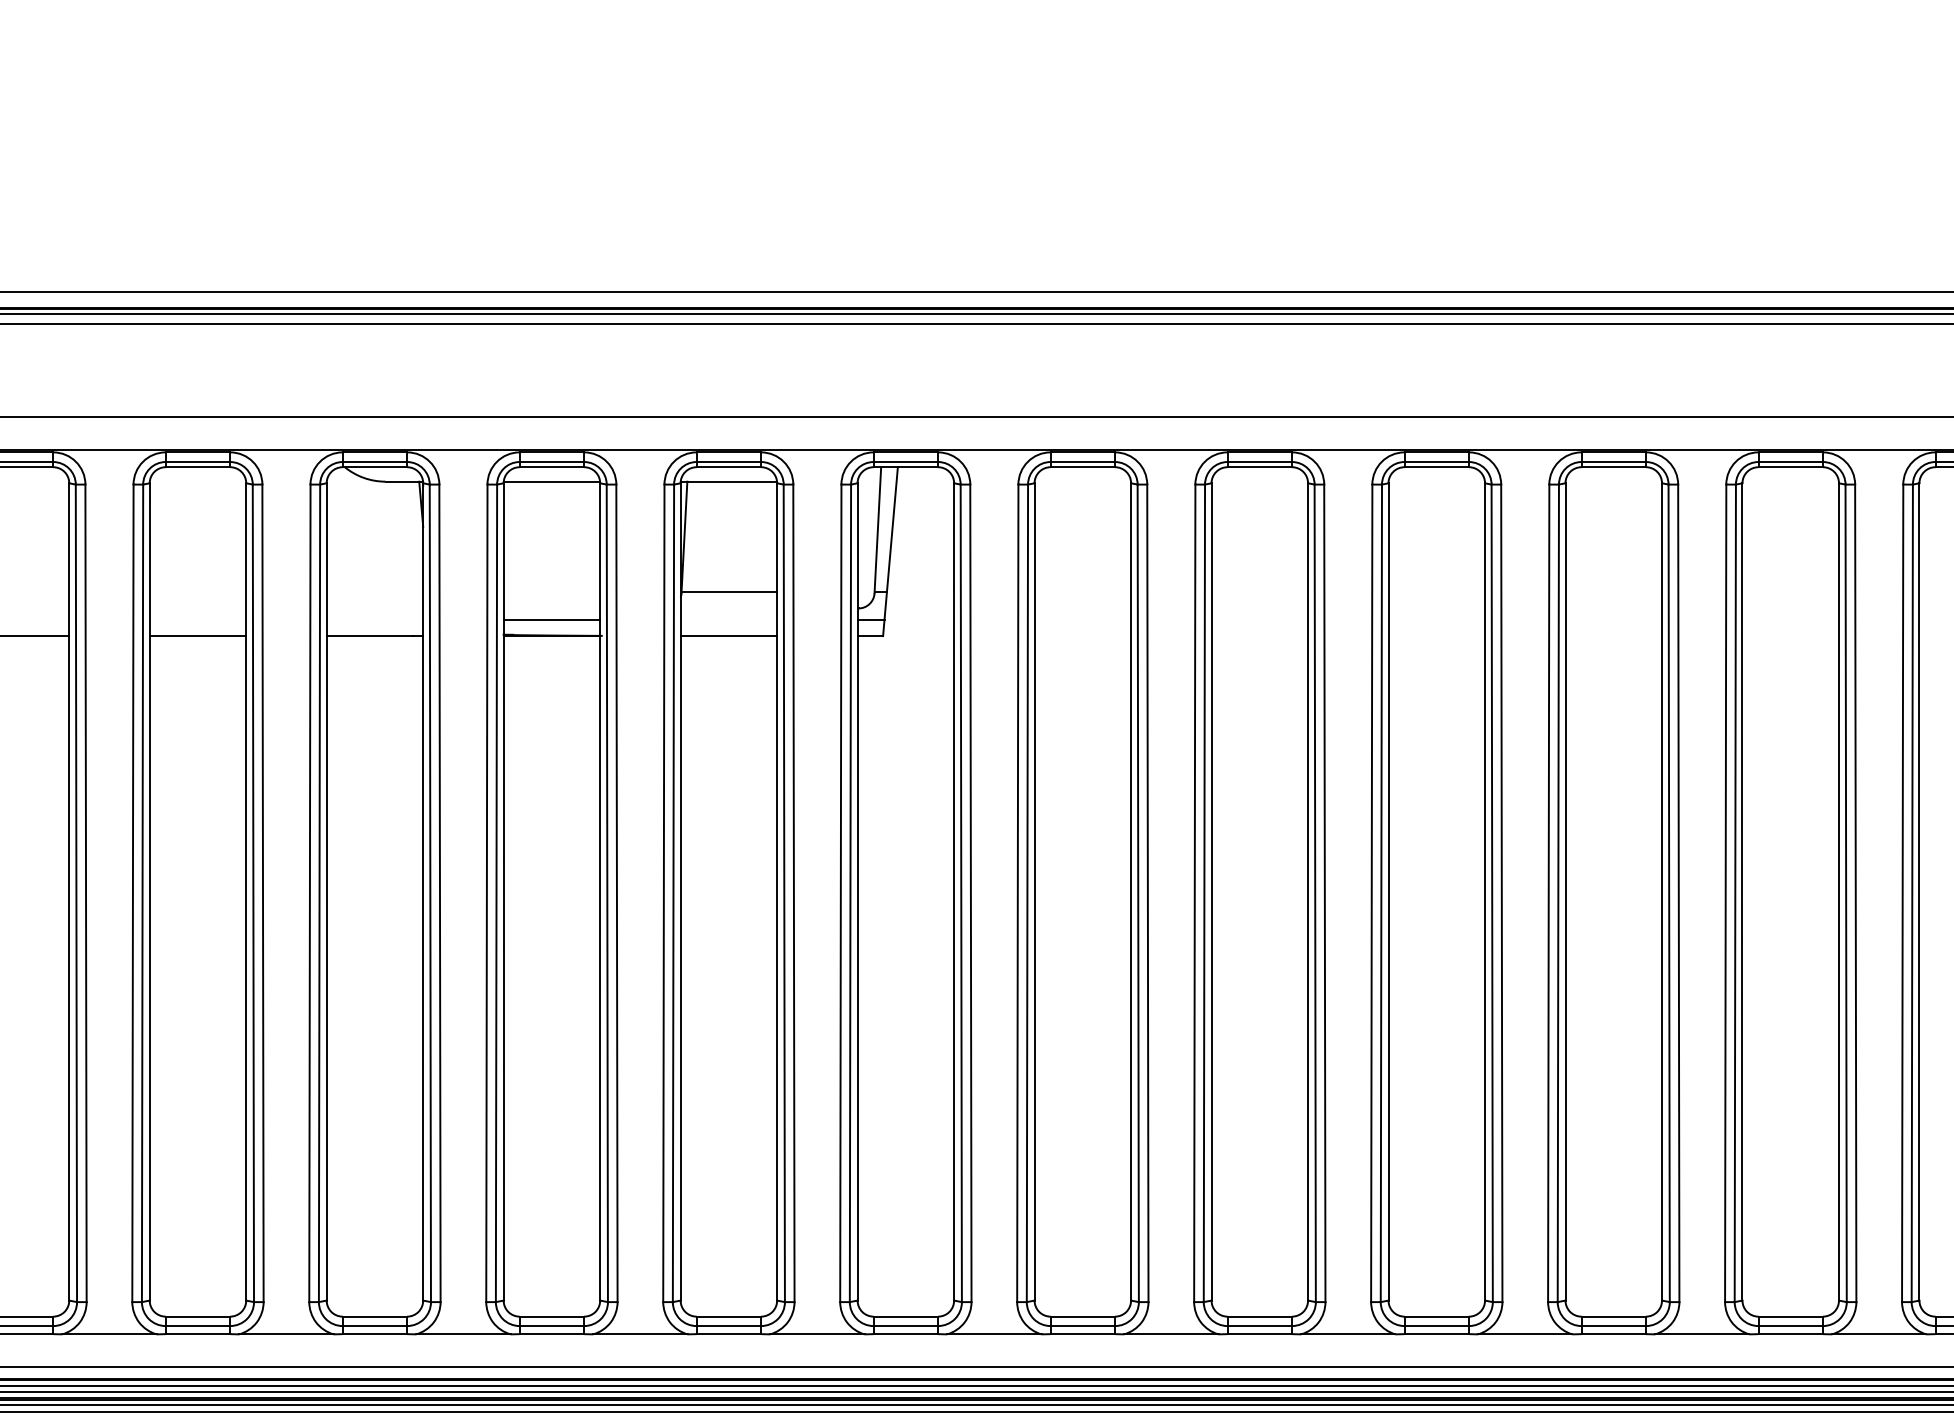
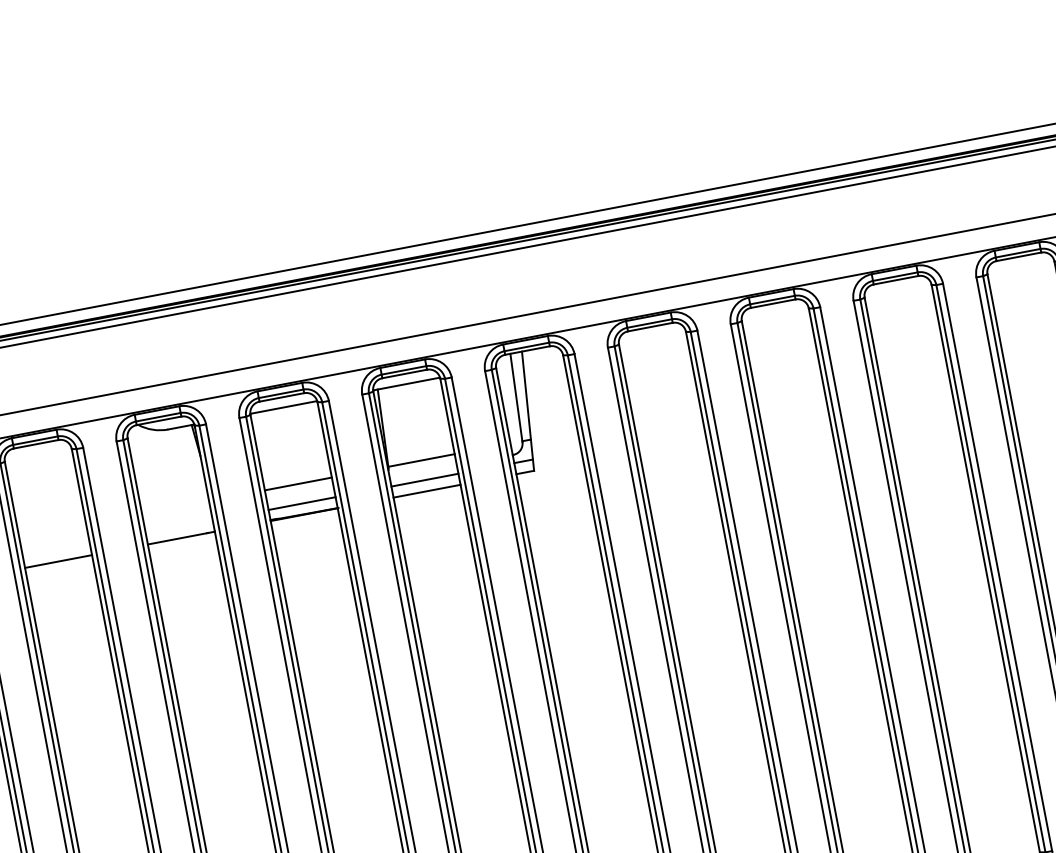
line: (551, 591) -> (298, 483), added
line: (728, 620) -> (424, 480), added

